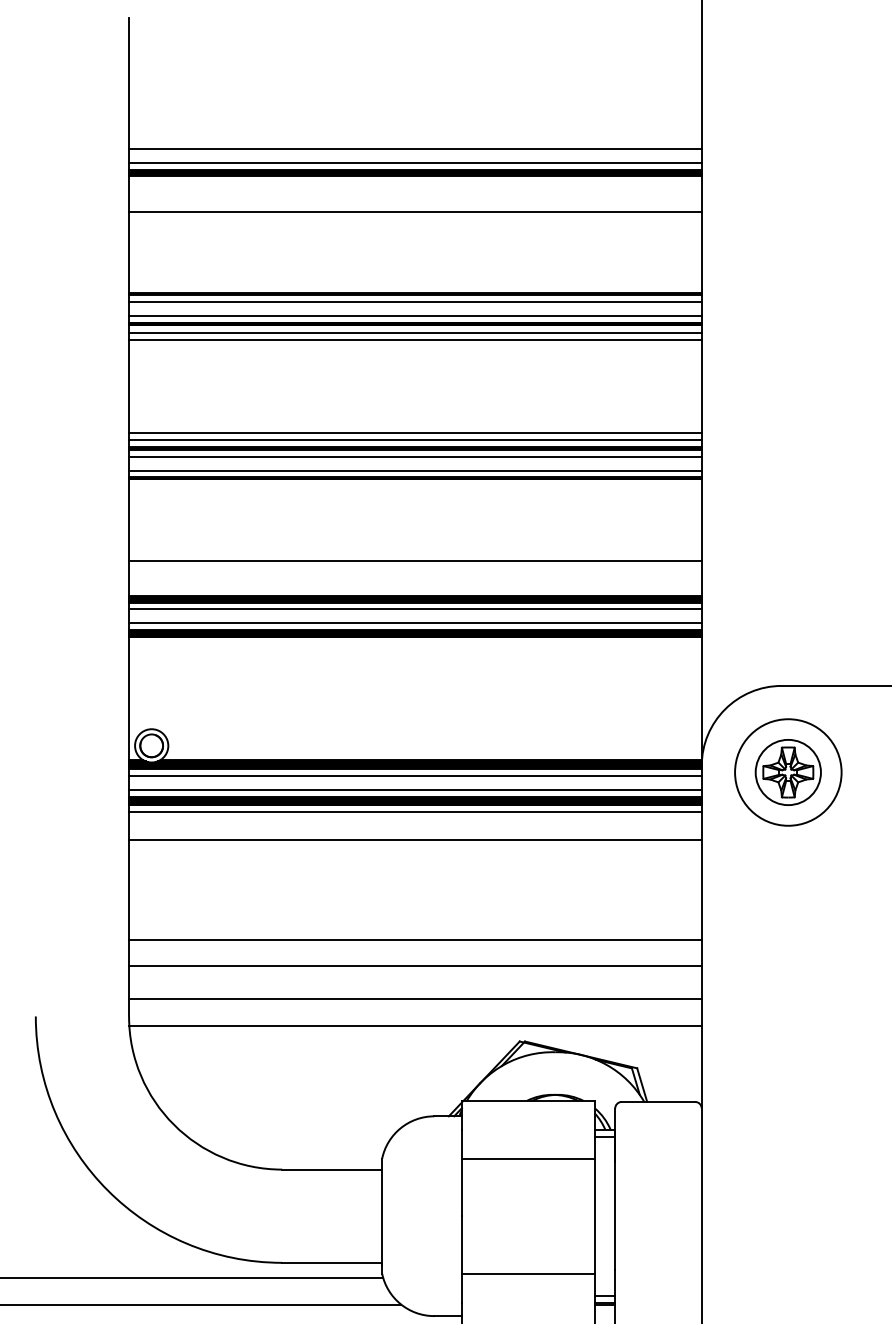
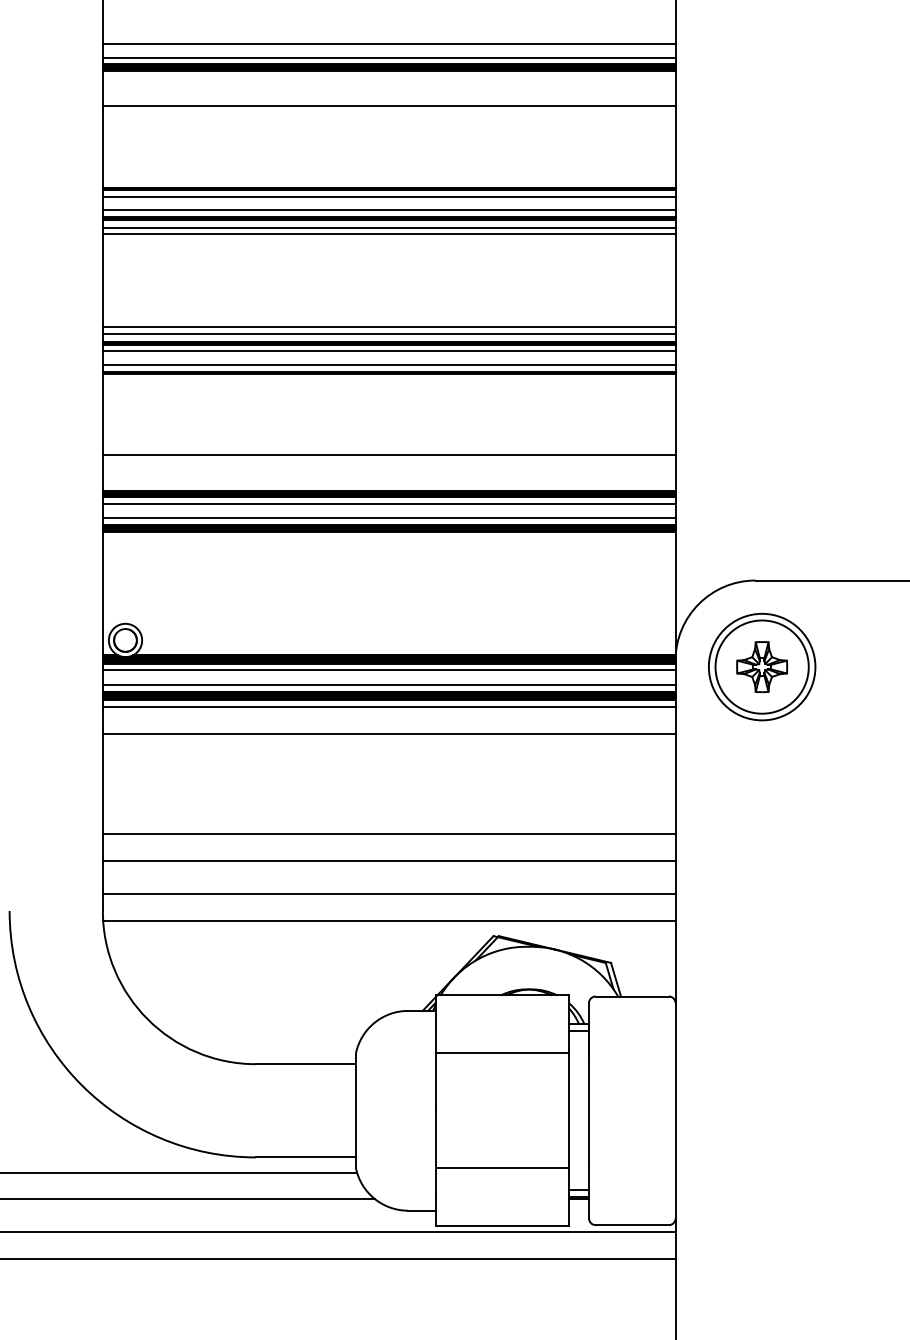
circle: (787, 771) -> (761, 666), size x1.43

